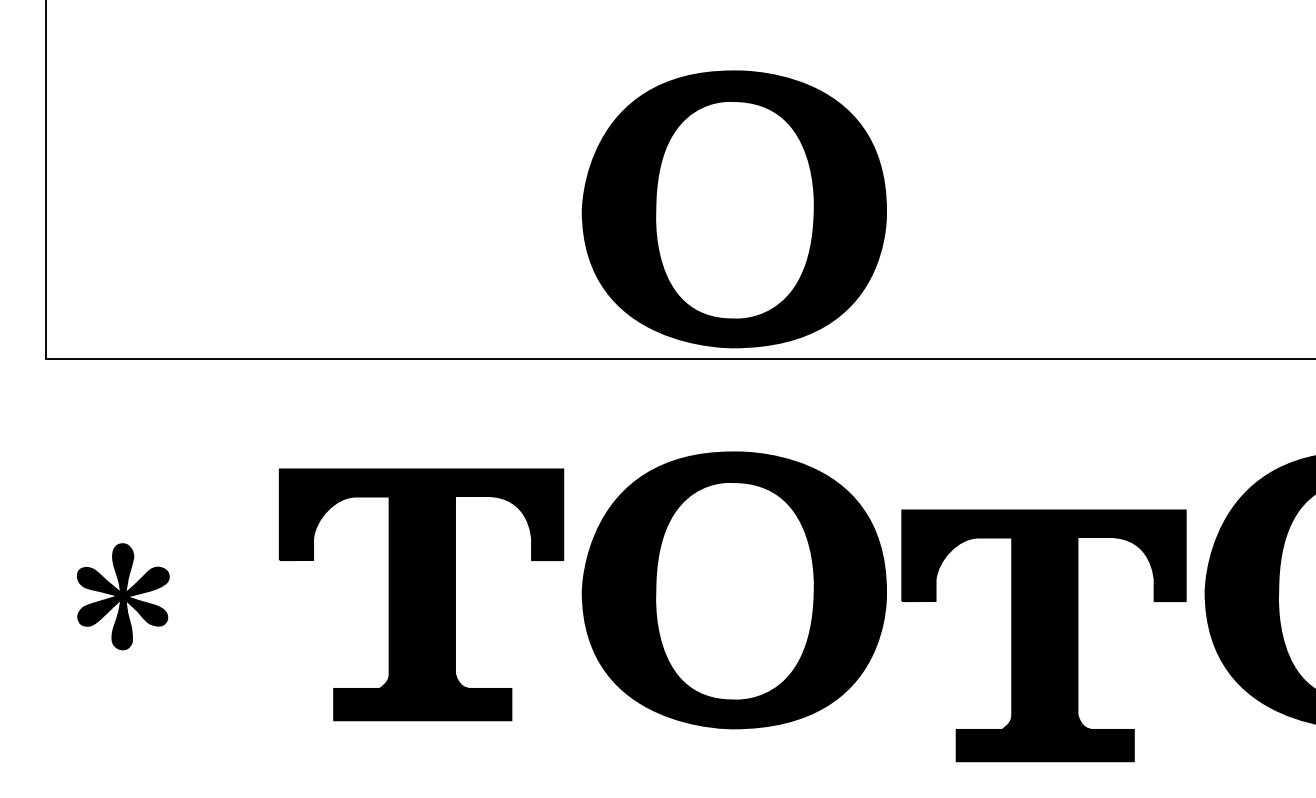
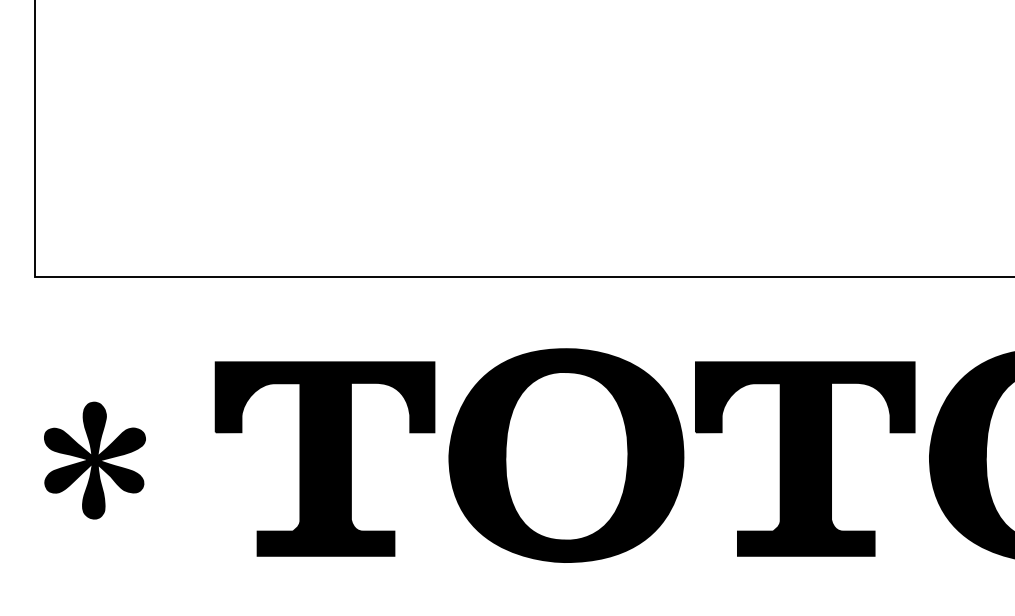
part: (733, 209) -> (565, 161), removed
part: (123, 596) -> (95, 460), size x1.43
part: (1043, 635) -> (804, 458), moved

